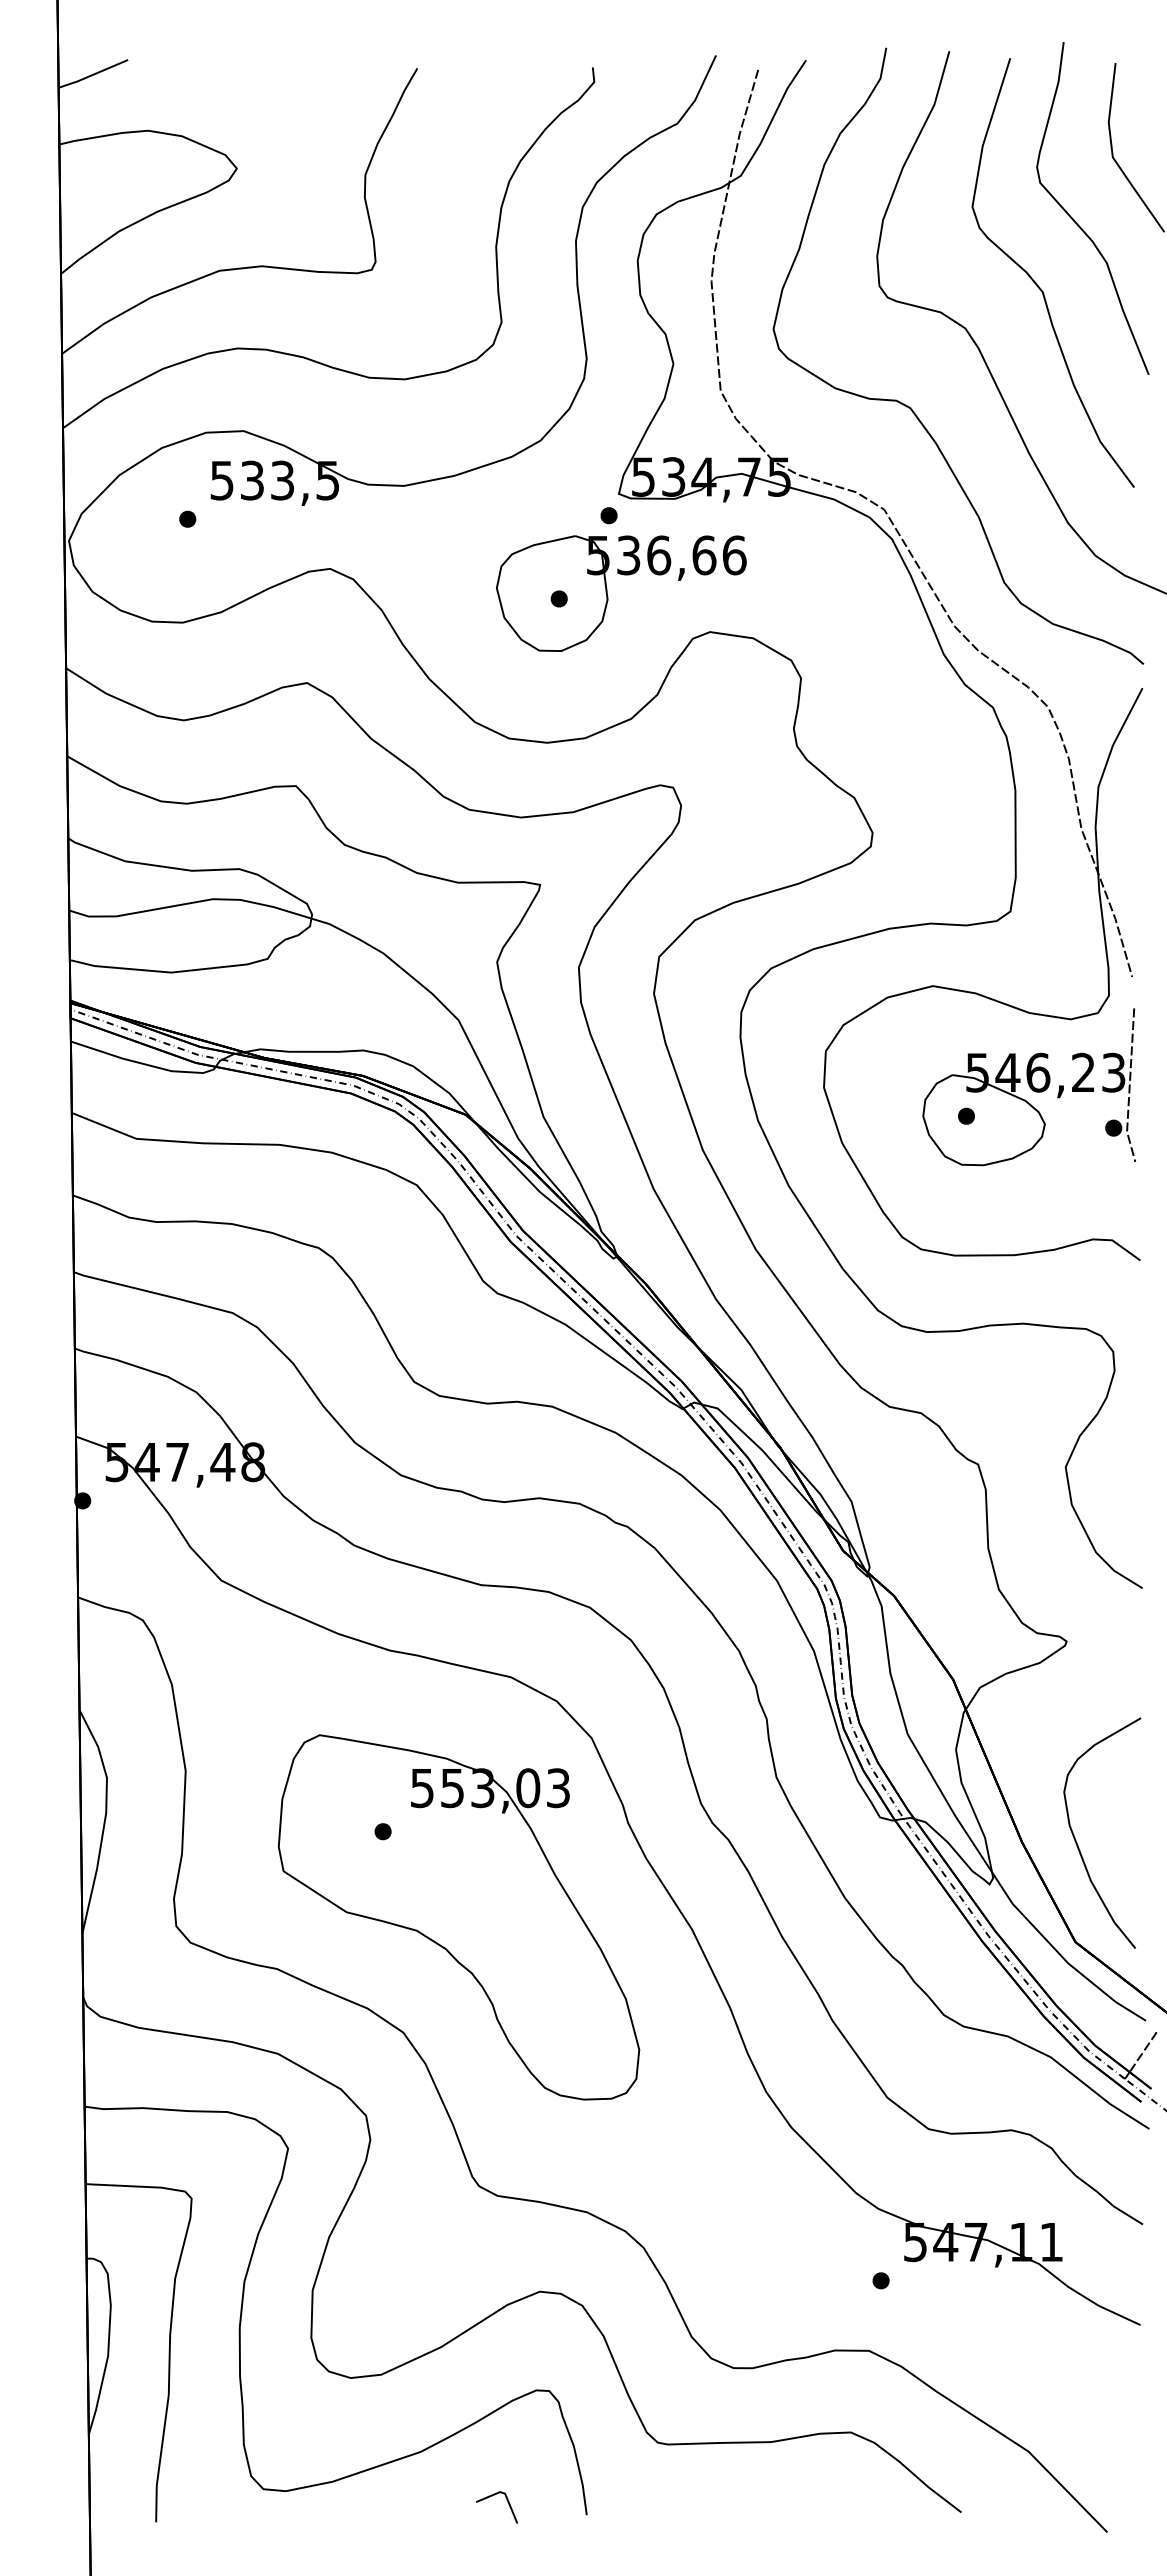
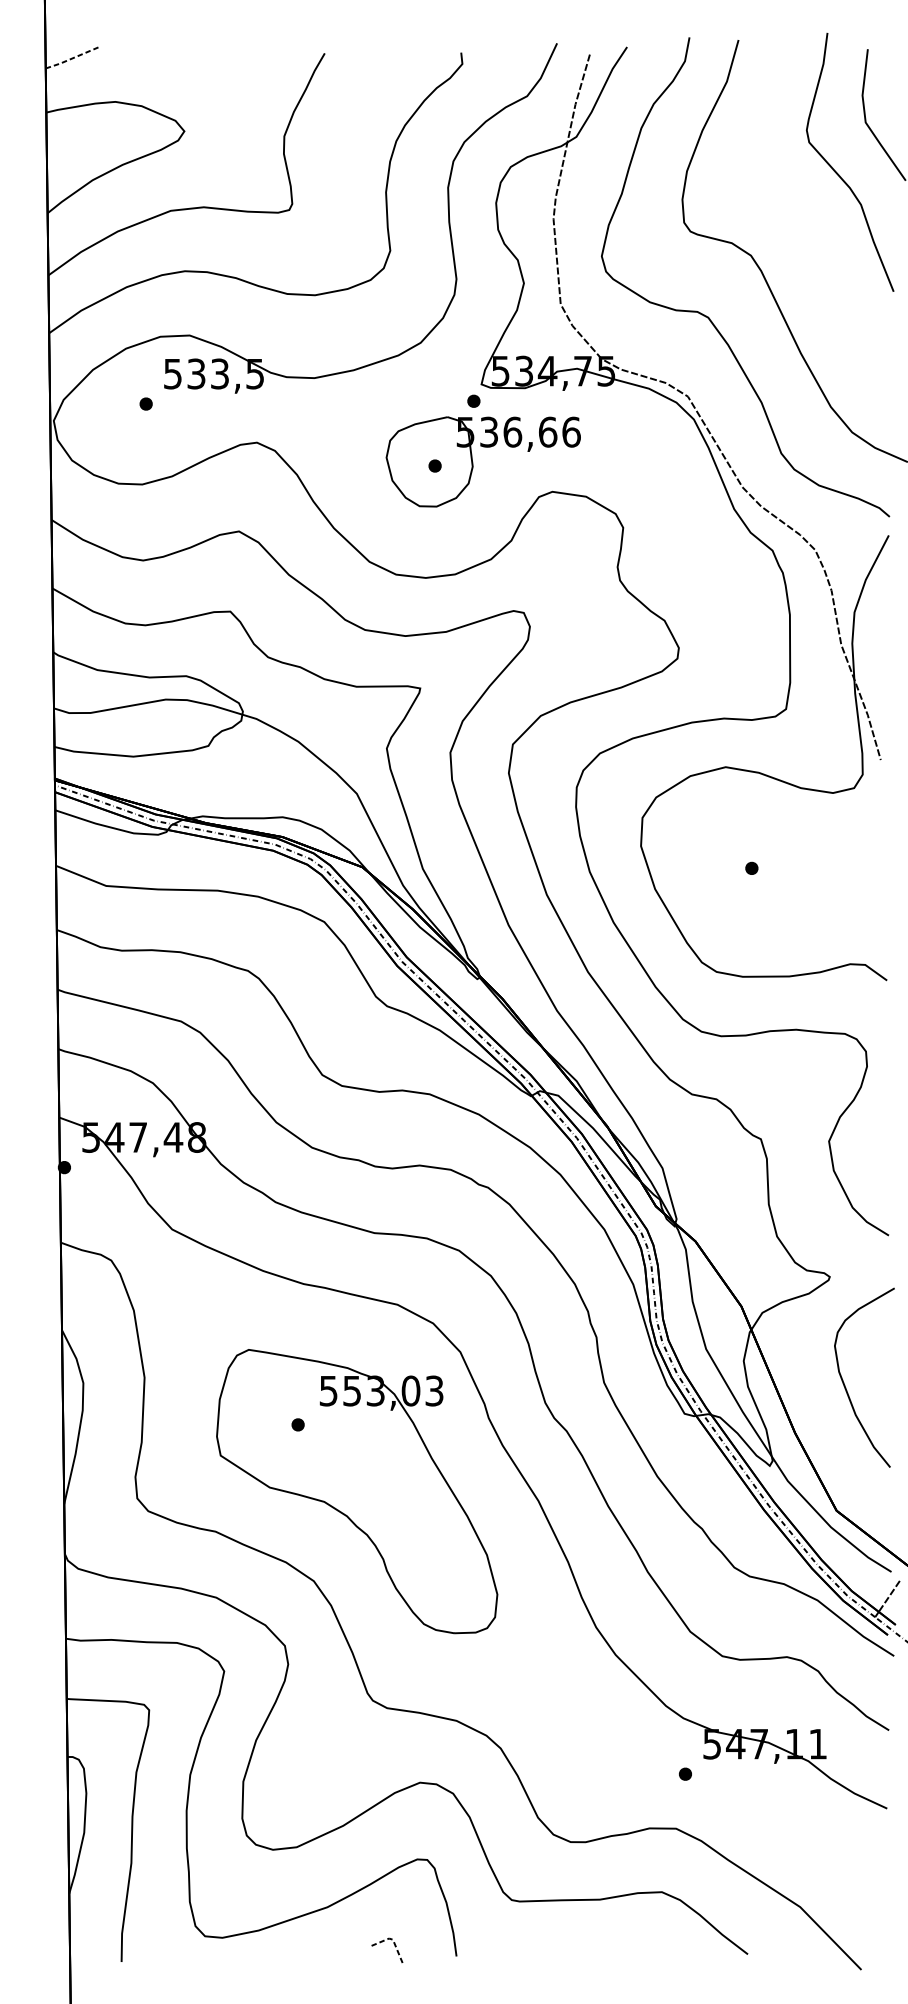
line: (93, 74) -> (72, 58), solid -> dashed
curve: (1036, 282) -> (806, 219), removed
part: (1029, 1087) -> (800, 846), removed
curve: (1077, 1842) -> (845, 1385), moved
line: (505, 2493) -> (393, 1939), solid -> dashed

